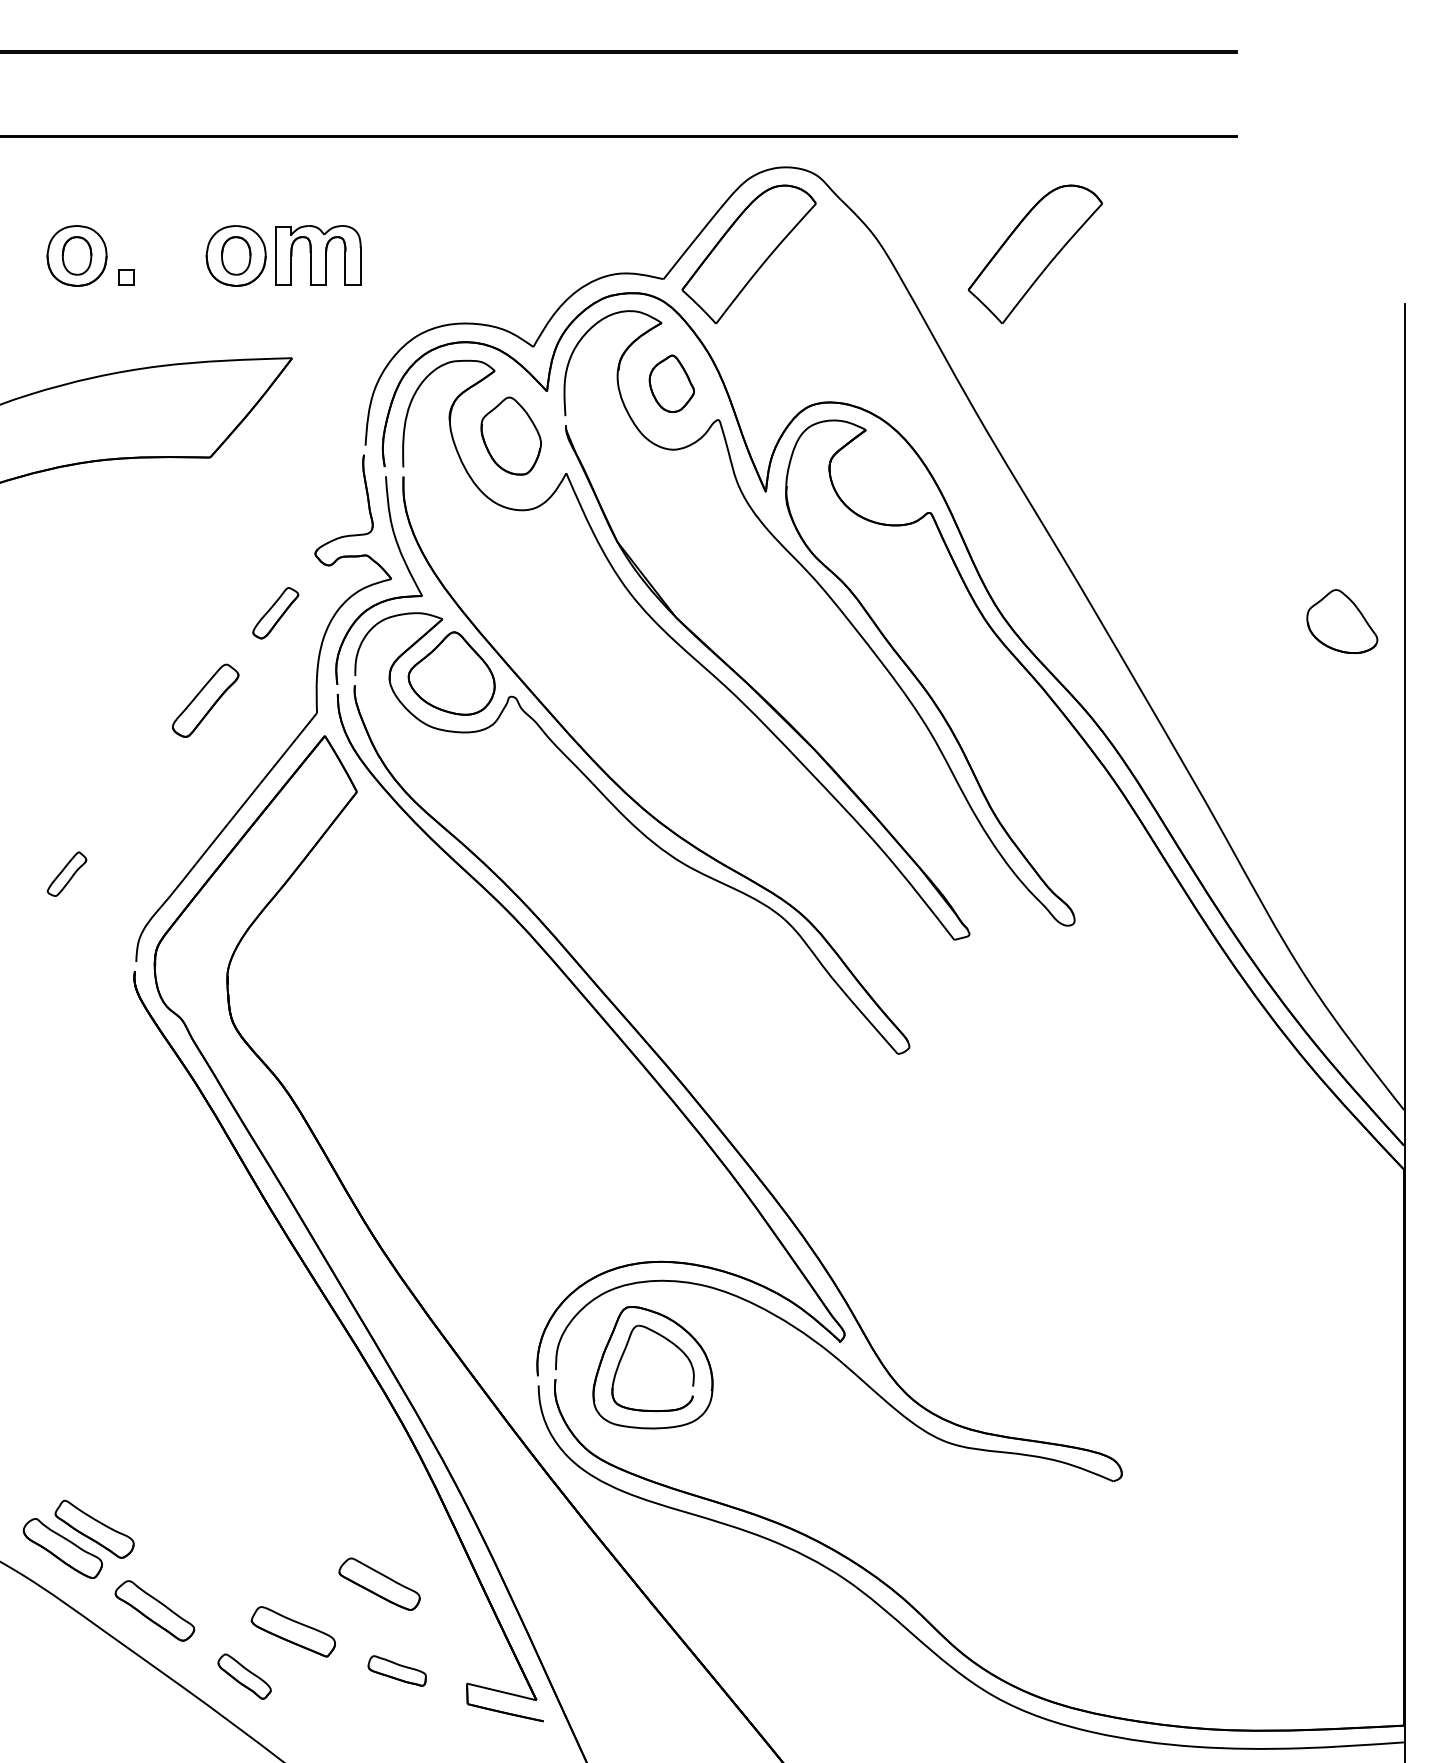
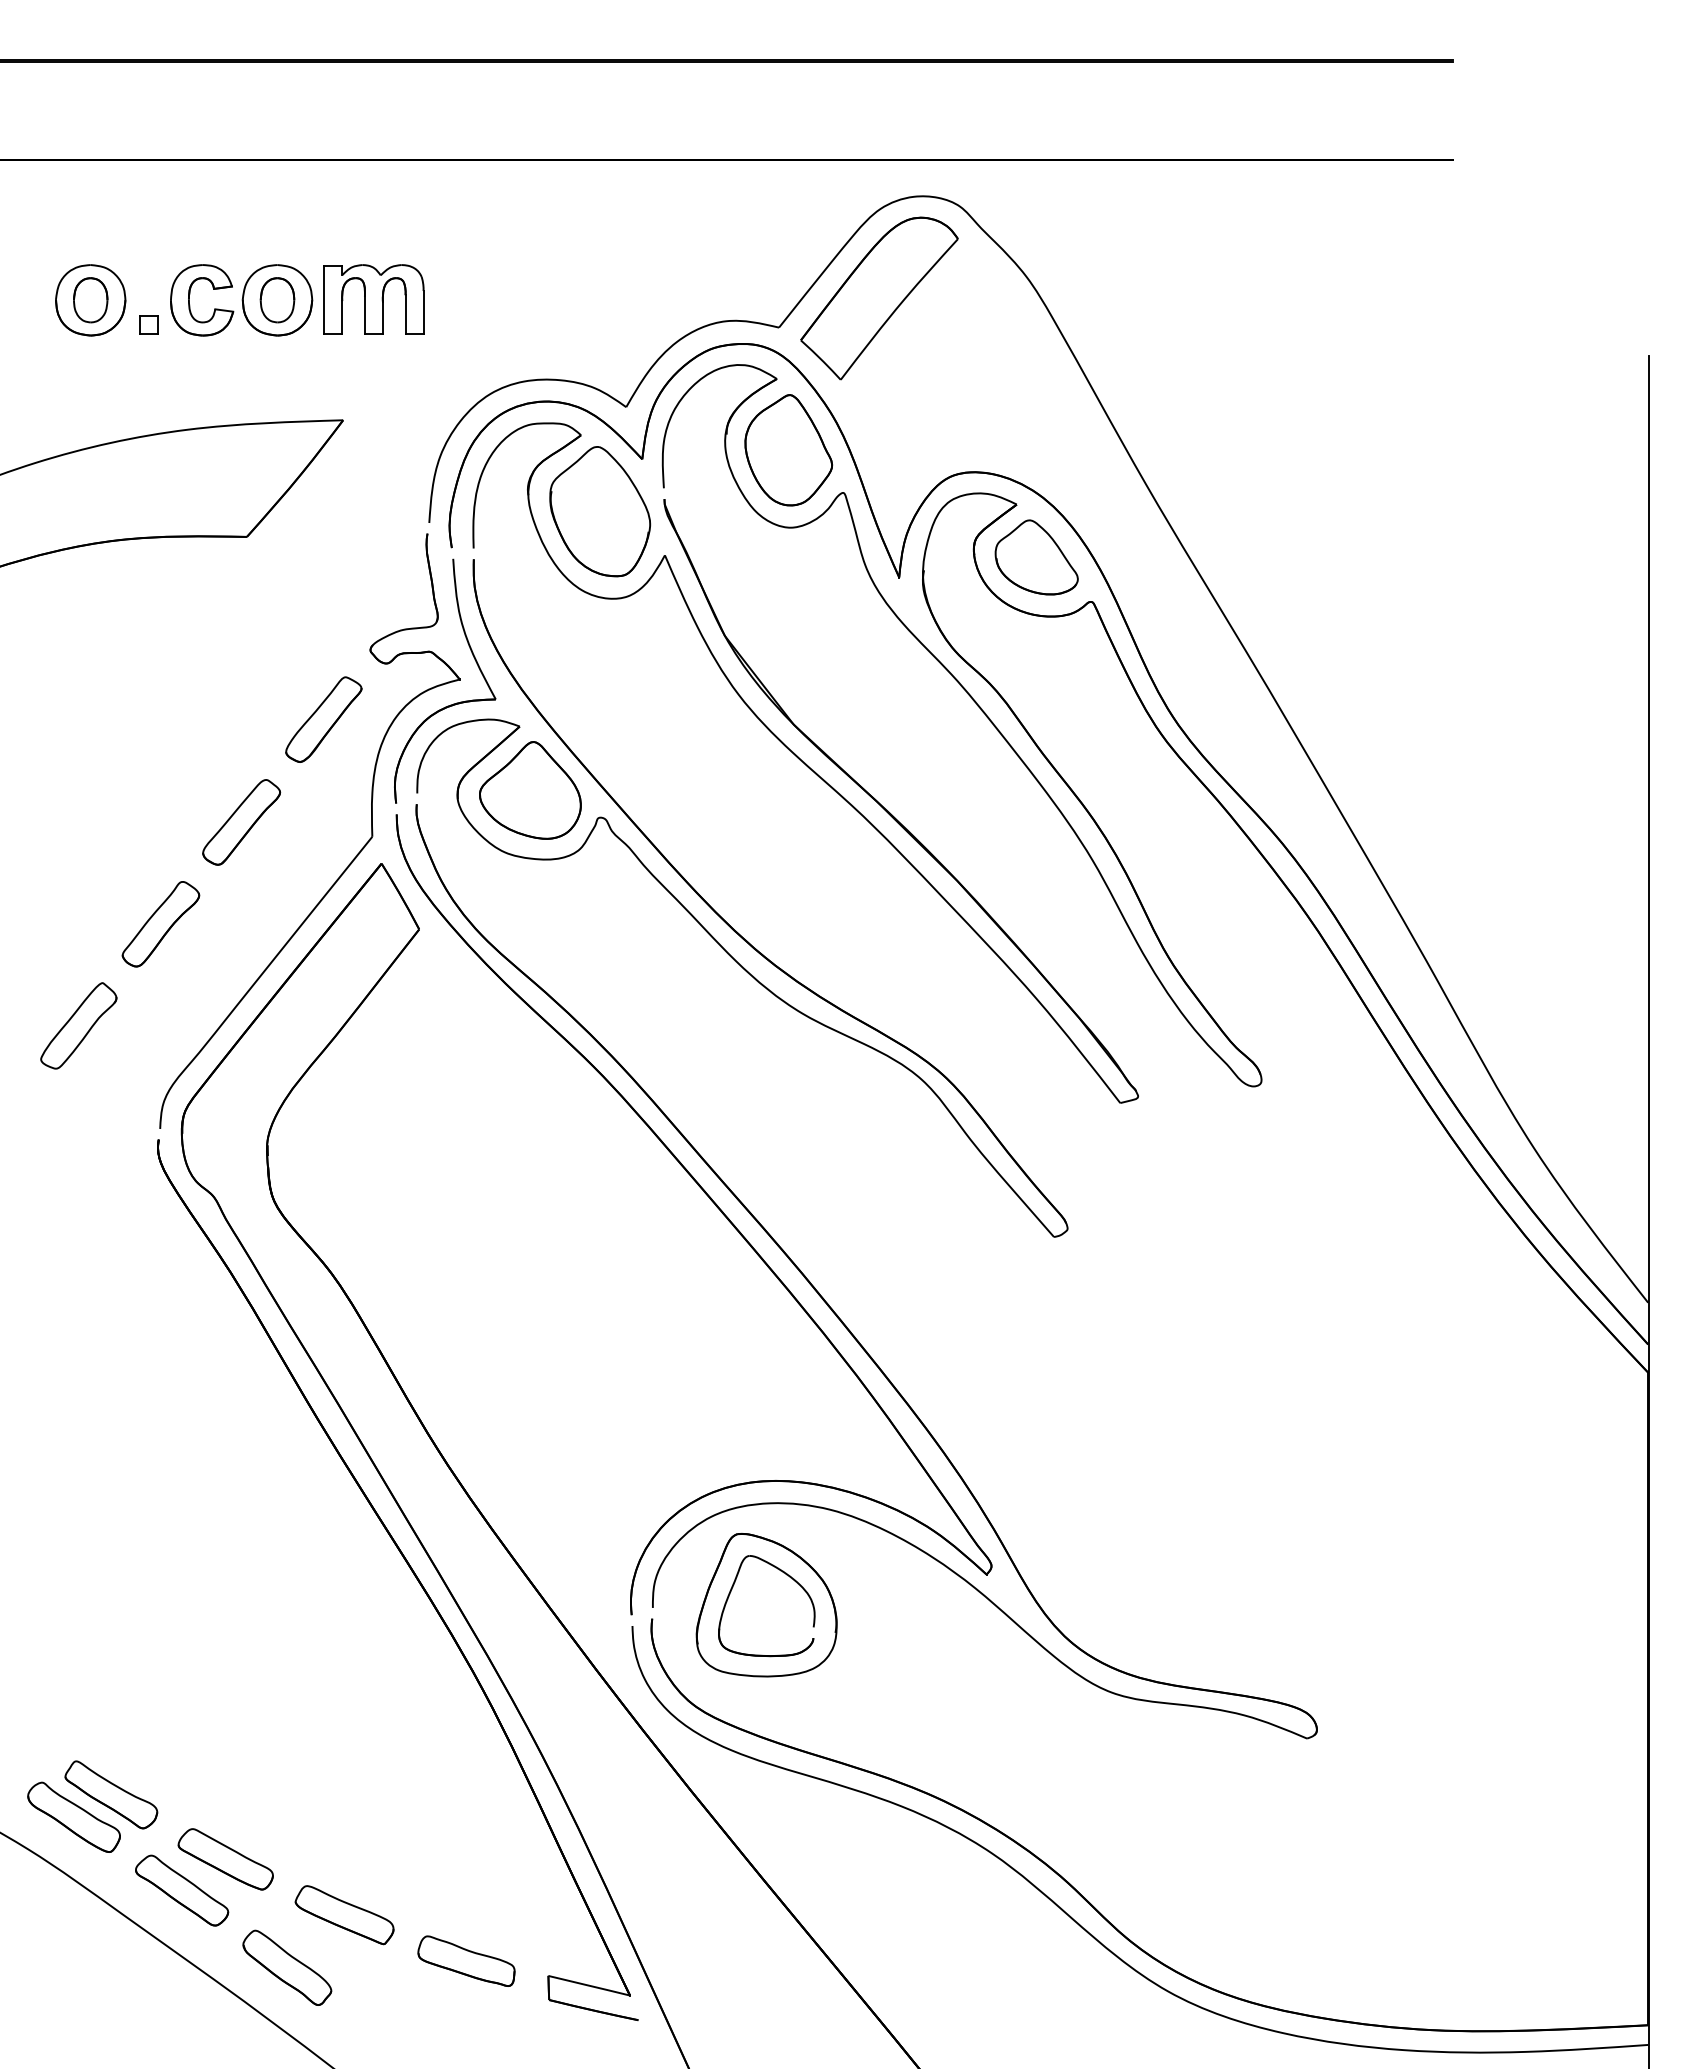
part: (1035, 254) -> (1215, 298), removed
part: (161, 256) -> (189, 300), added
part: (671, 383) -> (788, 450), size x1.67
part: (511, 435) -> (600, 511), size x1.43
part: (275, 613) -> (323, 719), size x1.43
part: (1342, 621) -> (1036, 557), moved
part: (136, 787) -> (160, 924), added
part: (66, 873) -> (78, 1025), size x1.67
part: (379, 1584) -> (225, 1859), moved
part: (397, 1670) -> (466, 1960), size x1.43
part: (244, 1676) -> (287, 1967), size x1.43

